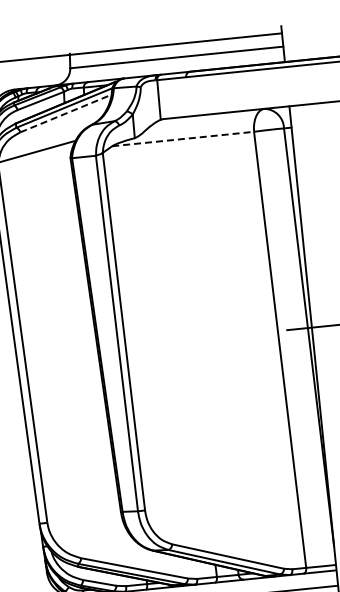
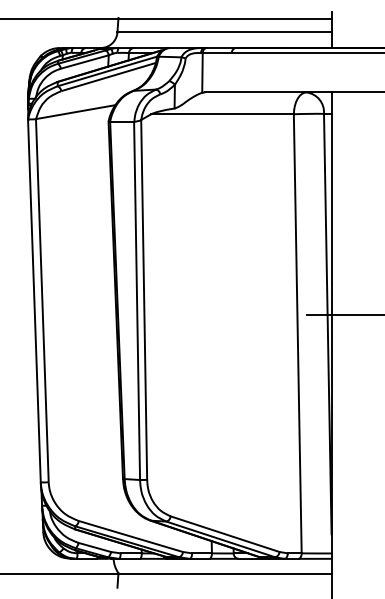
line: (66, 112) -> (109, 76), dashed -> solid
line: (184, 139) -> (223, 114), dashed -> solid

